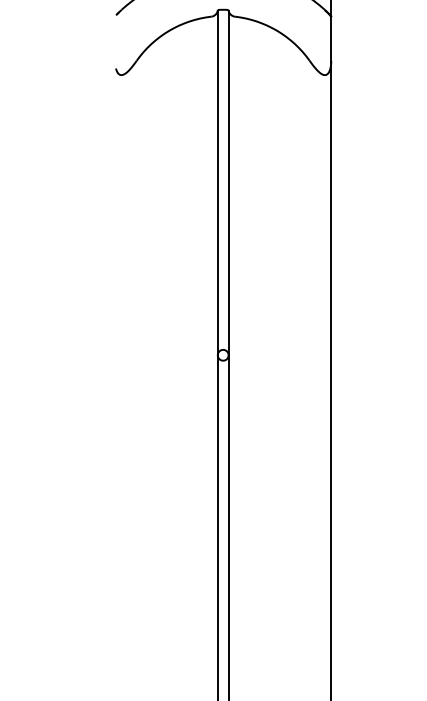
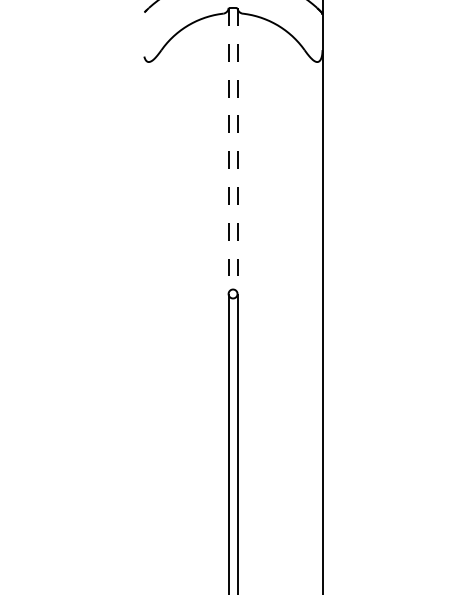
line: (217, 183) -> (228, 151), solid -> dashed
line: (228, 183) -> (237, 151), solid -> dashed

